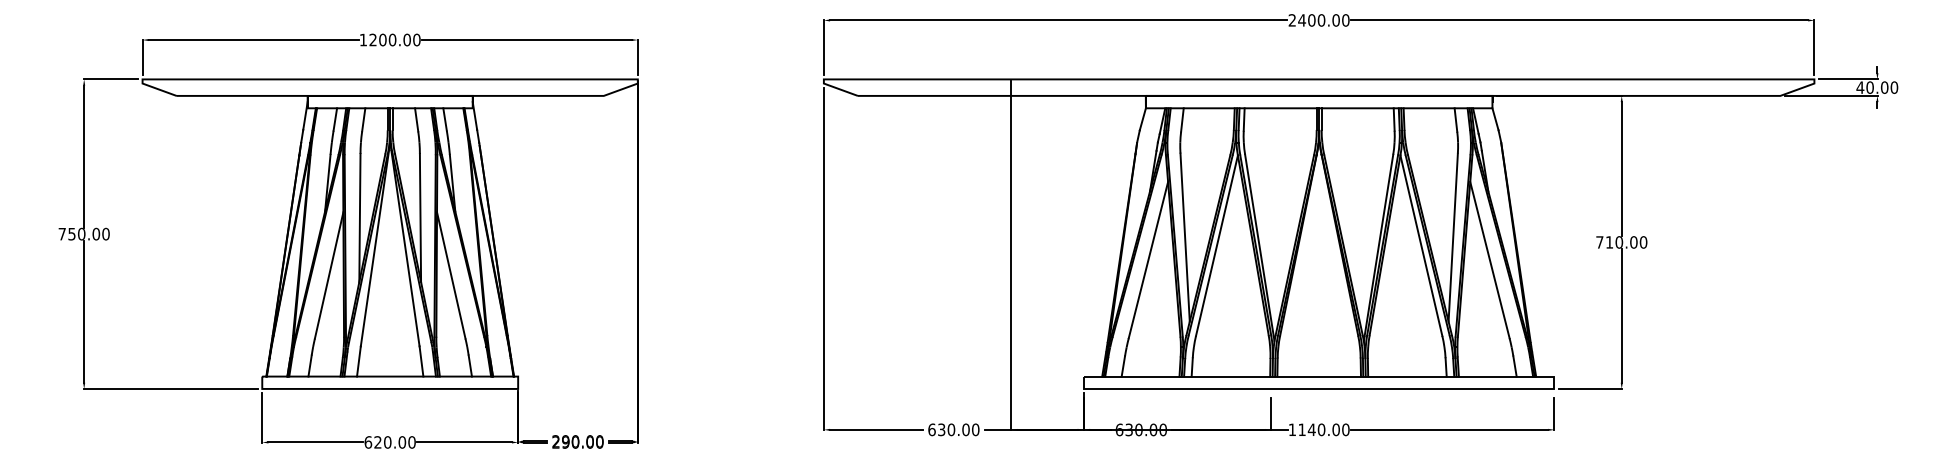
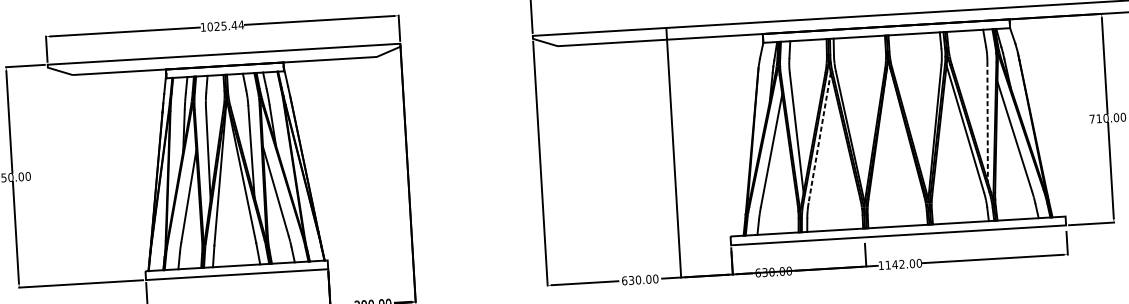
text: (394, 39) -> (225, 25), 1200.00 -> 1025.44
line: (1453, 238) -> (987, 122), solid -> dashed
line: (1216, 245) -> (819, 137), solid -> dashed
text: (1321, 429) -> (901, 264), 1140.00 -> 1142.00

